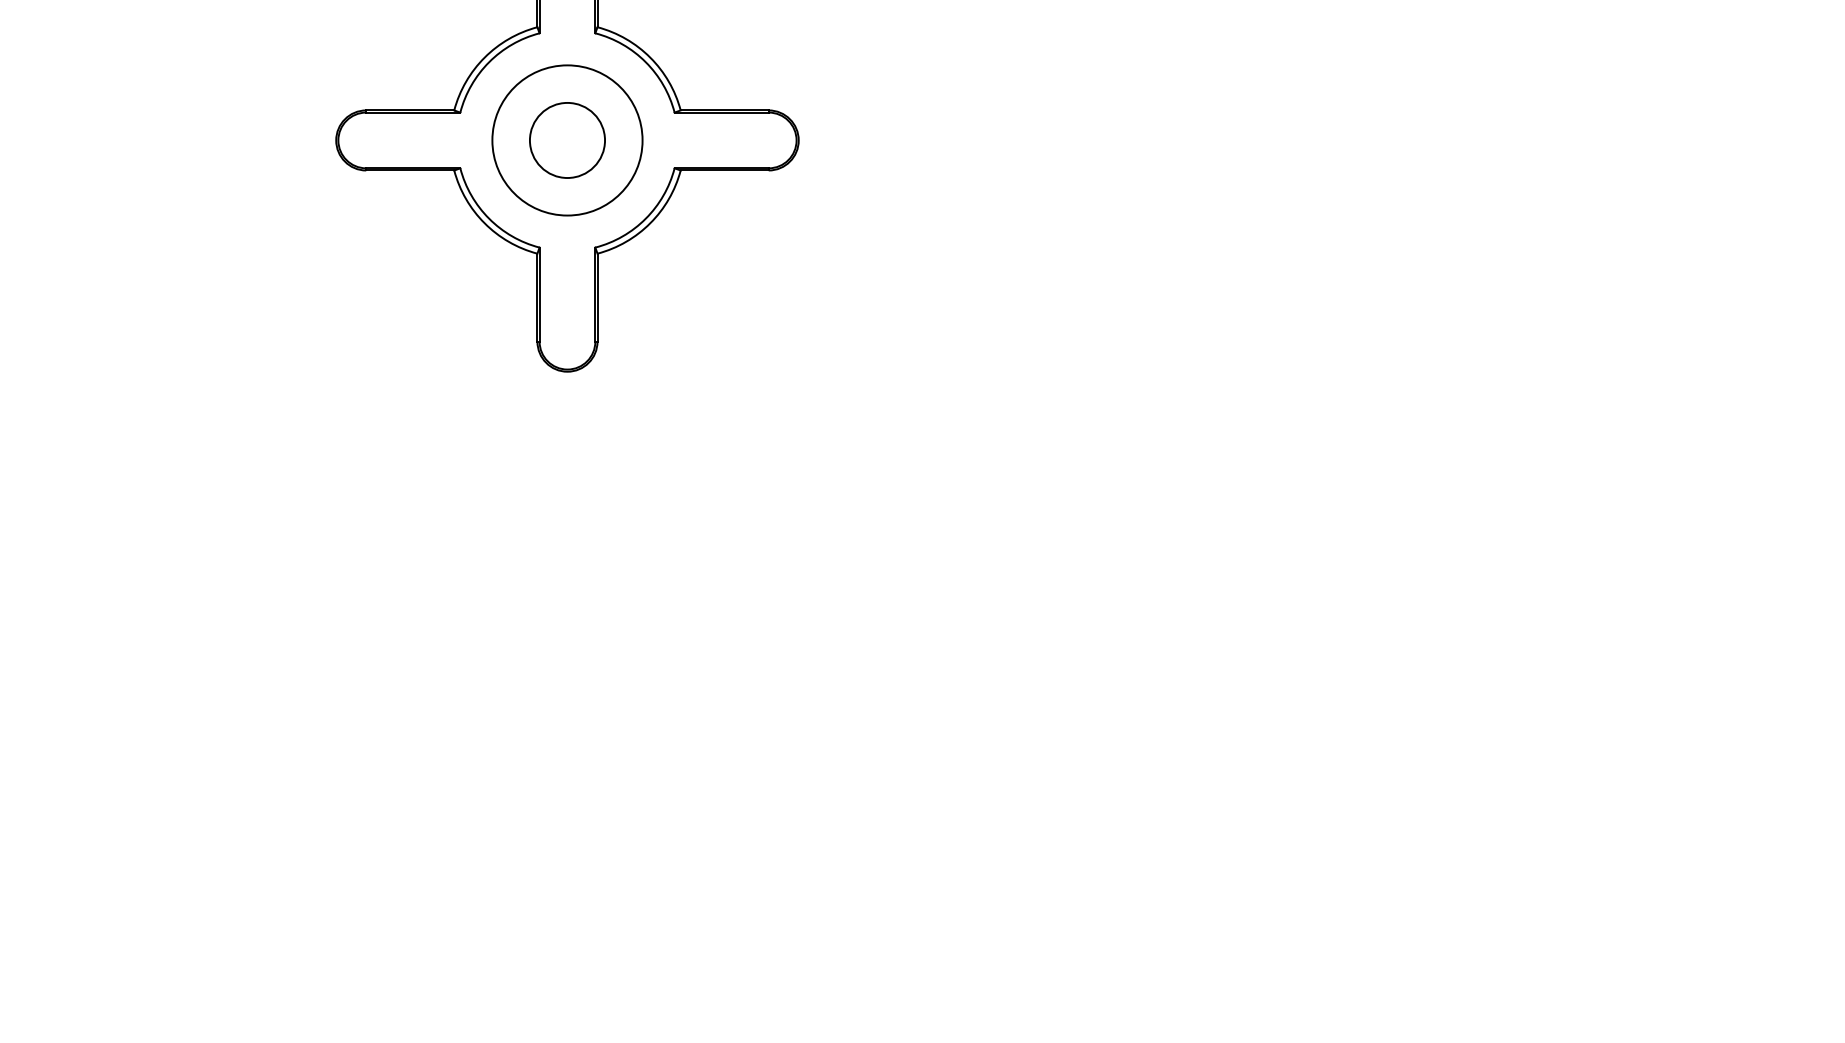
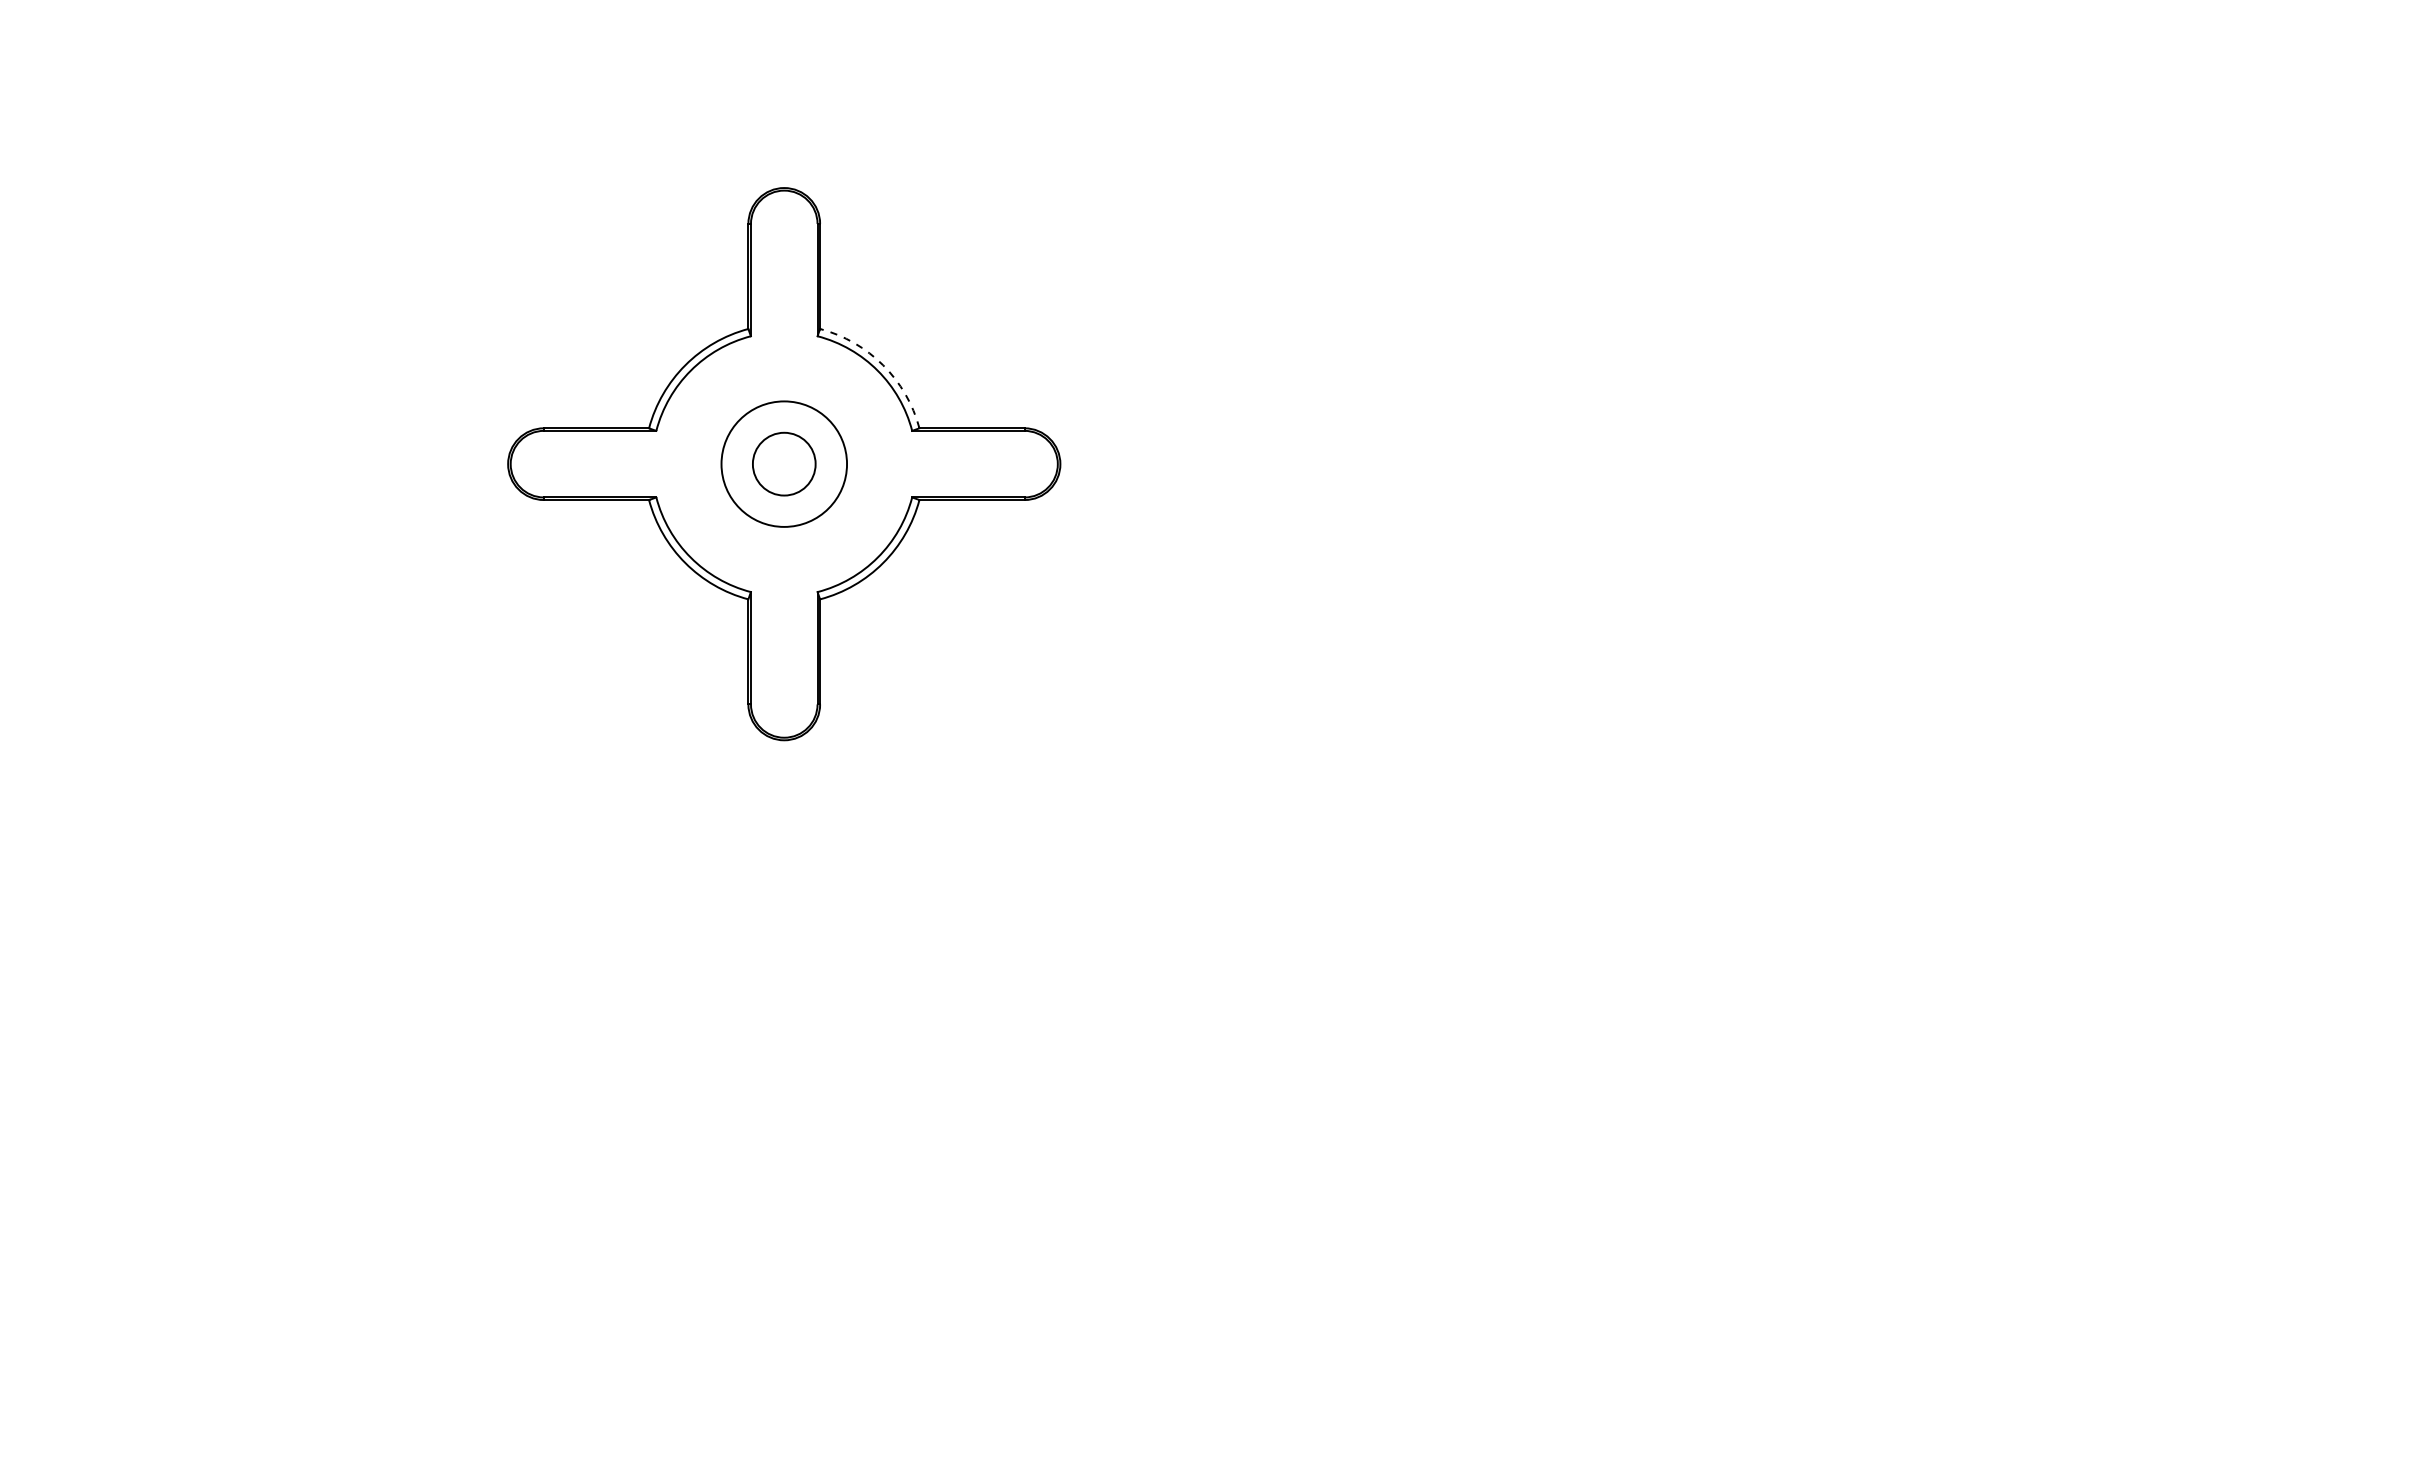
arc: (650, 57) -> (883, 365), solid -> dashed
circle: (566, 139) -> (783, 463), size x0.7
circle: (567, 140) -> (784, 464), size x0.7

